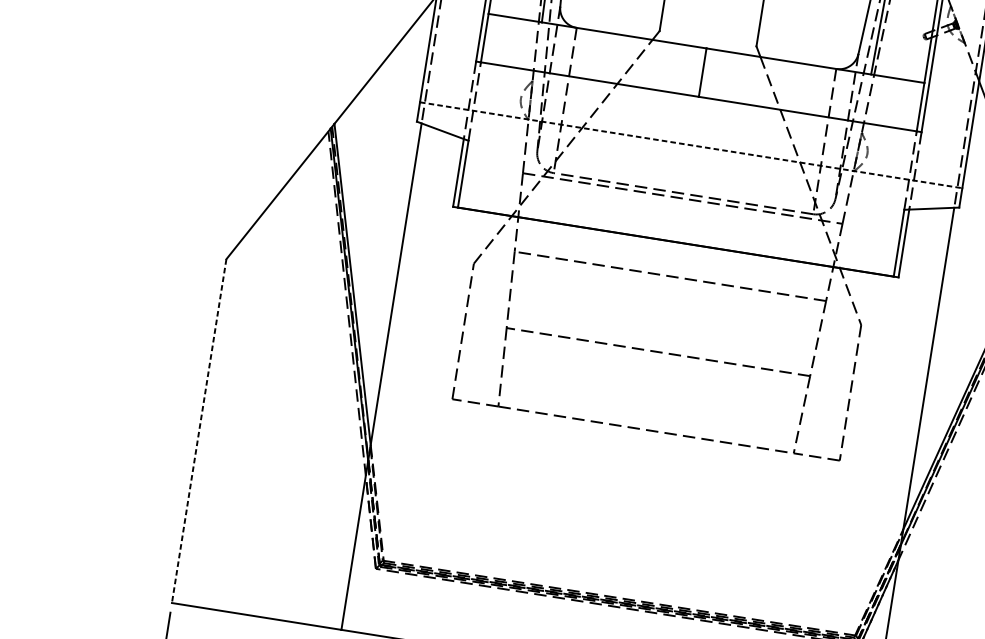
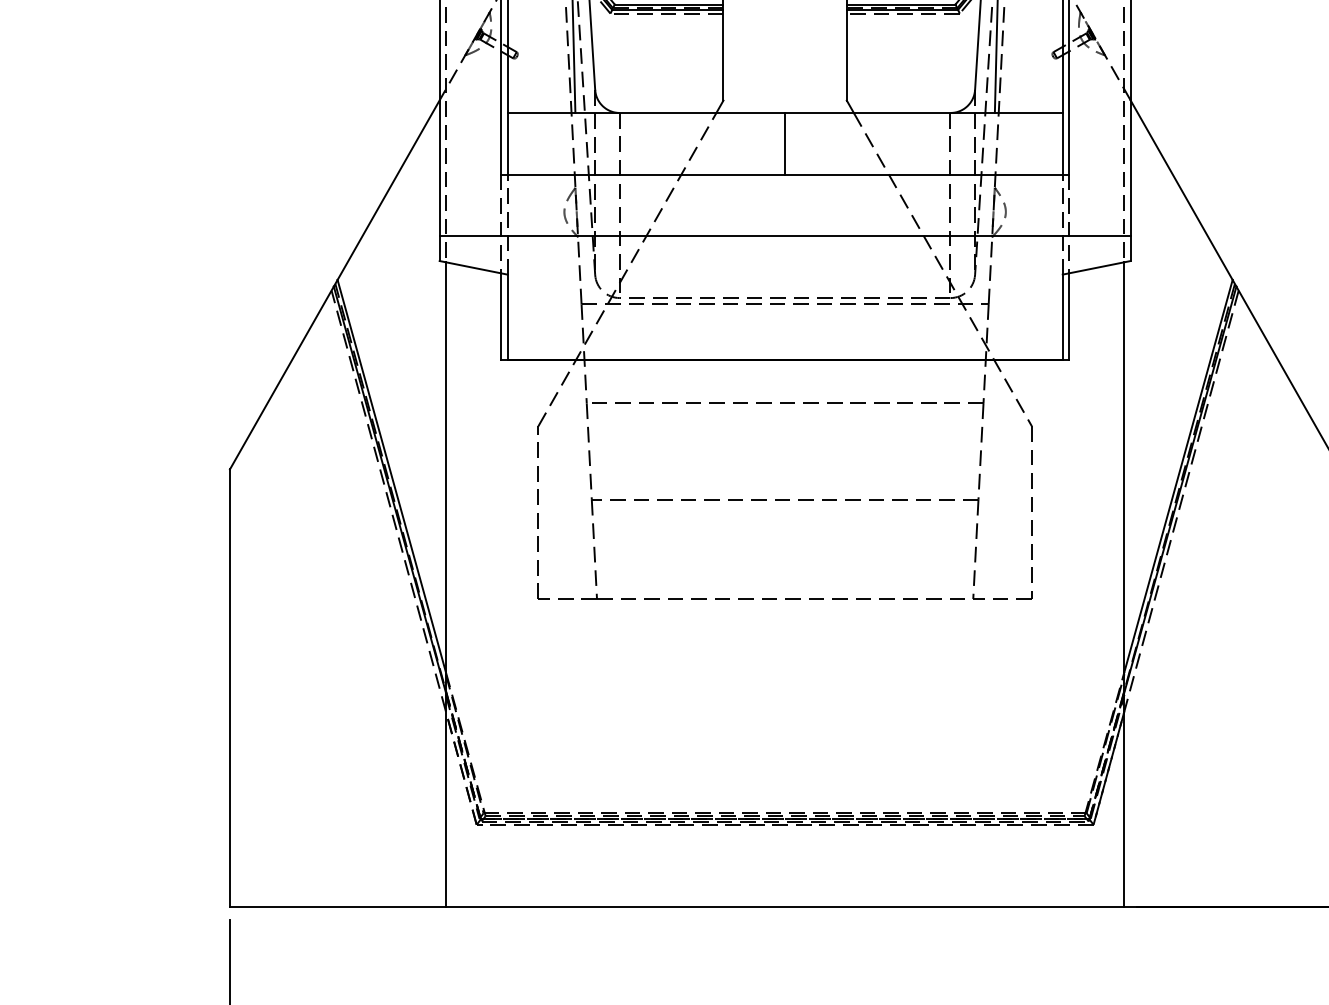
line: (691, 145) -> (785, 236), dashed -> solid
line: (198, 431) -> (229, 688), dashed -> solid

